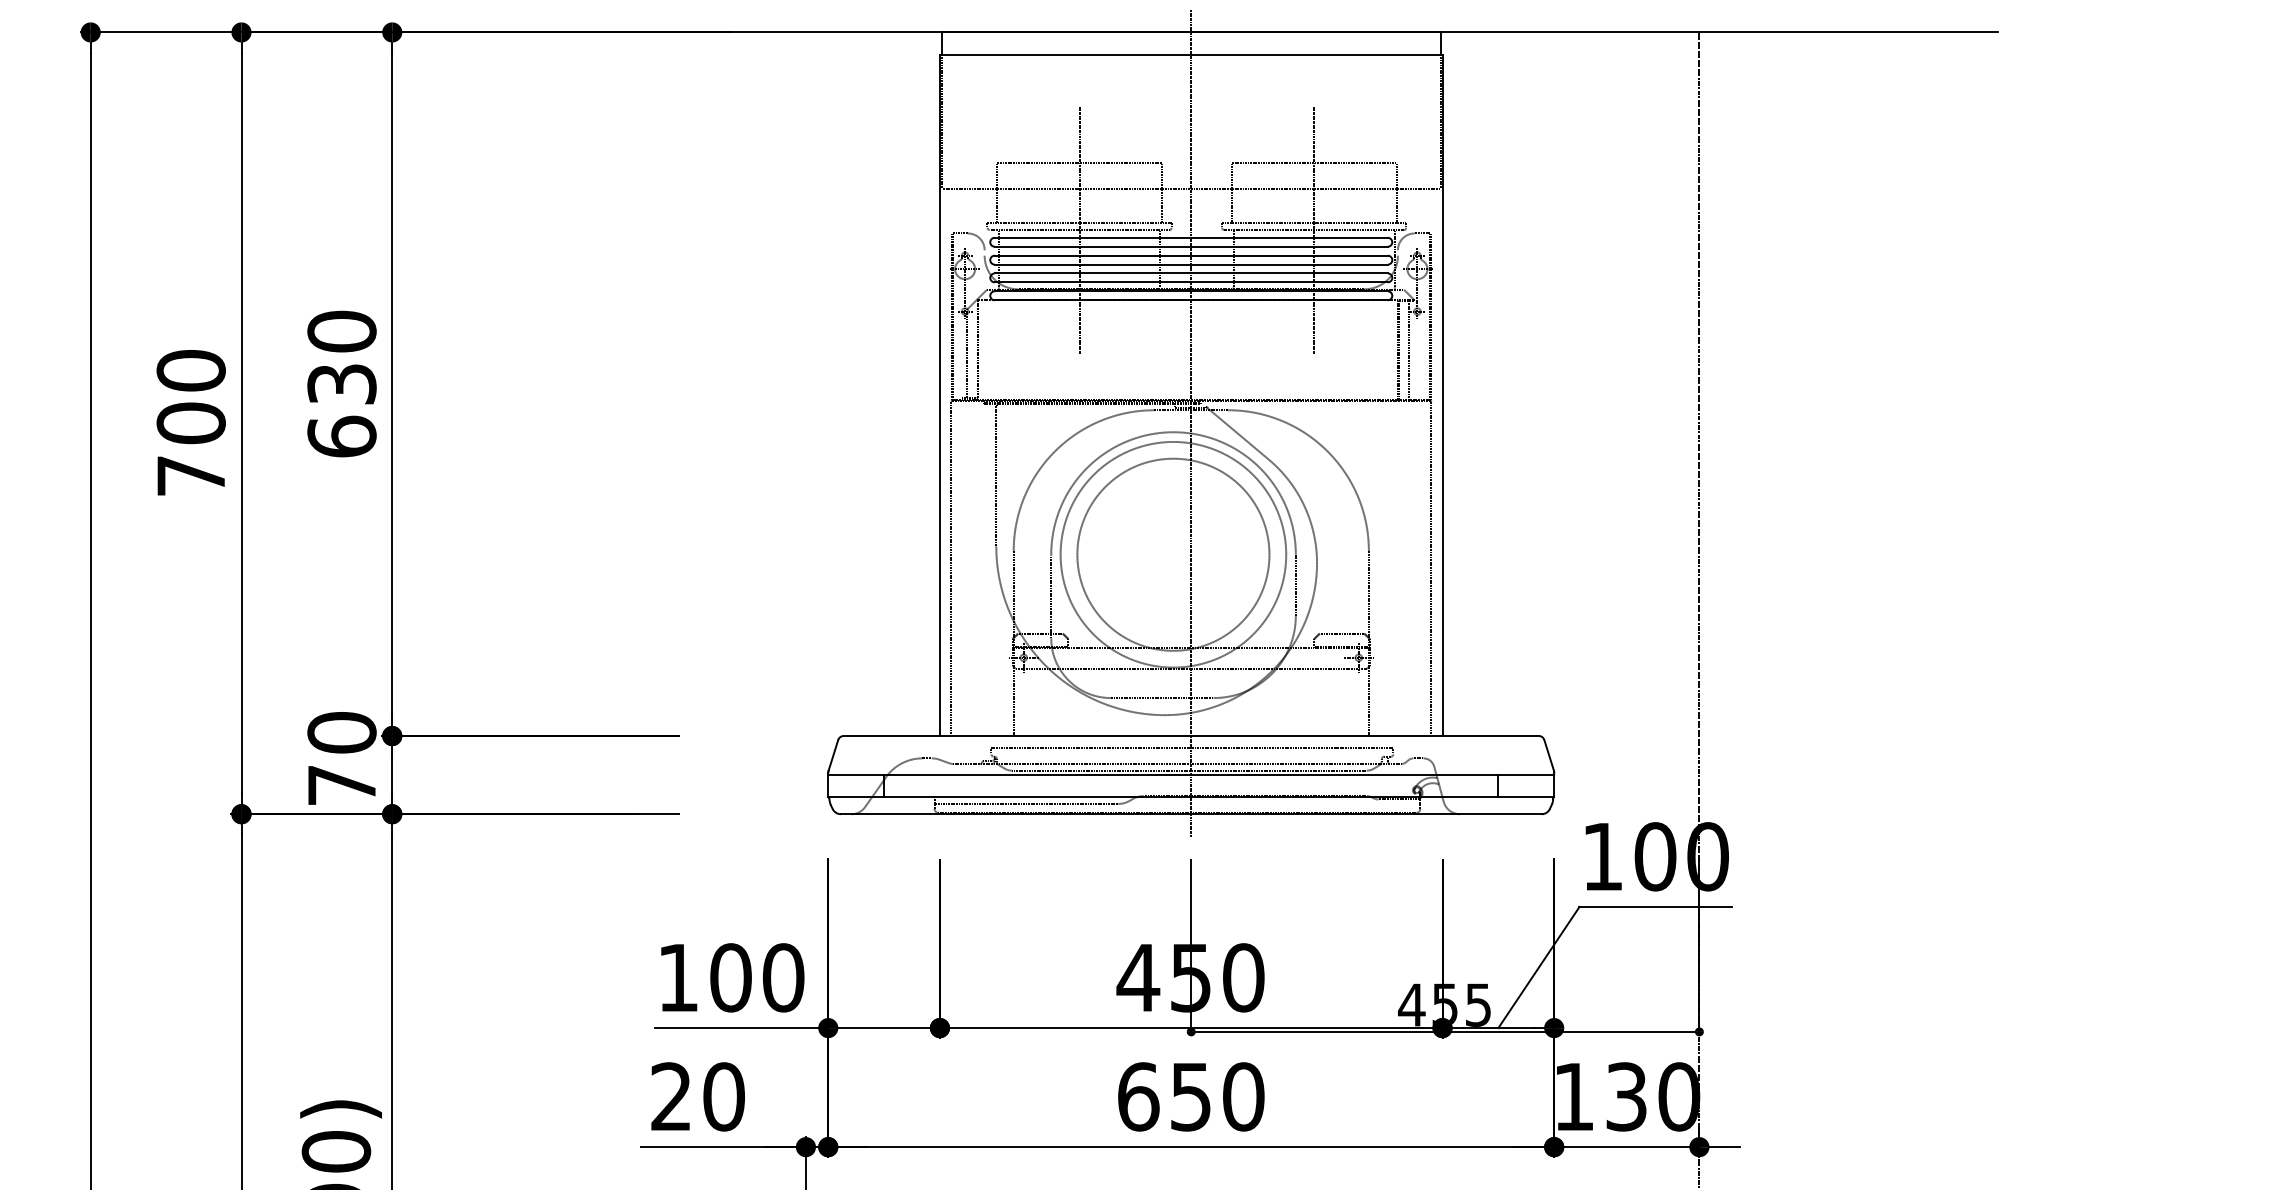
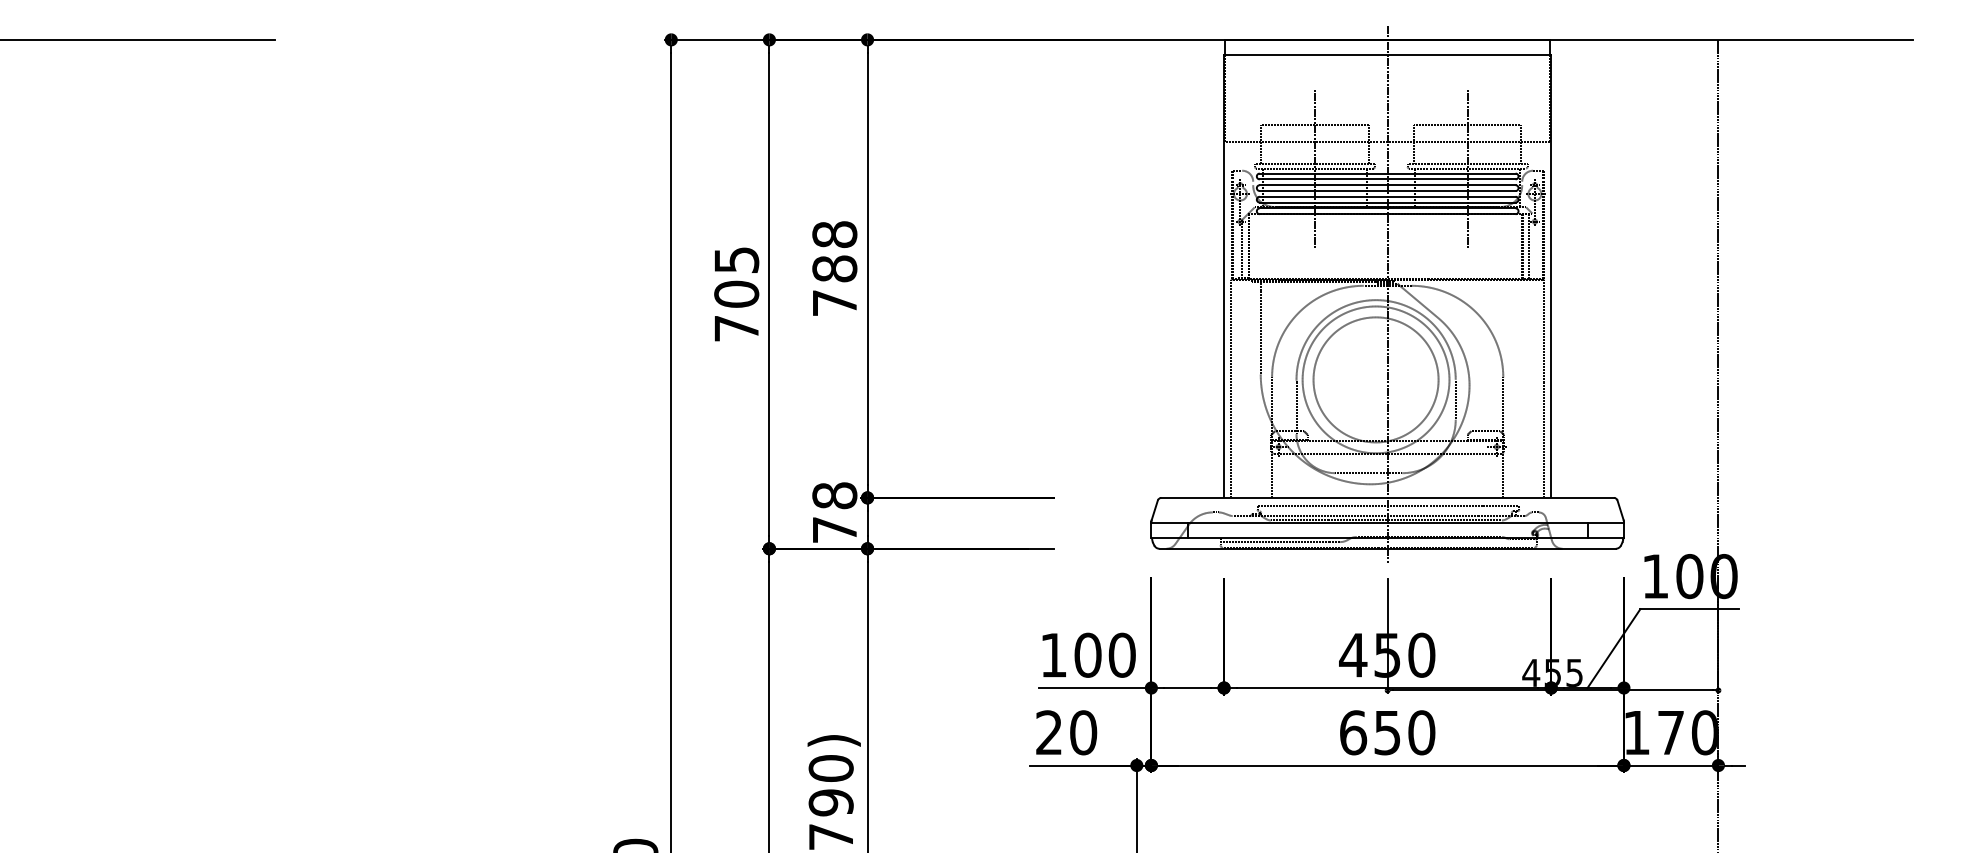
text: (190, 369) -> (736, 259), 700 -> 705
text: (341, 383) -> (834, 268), 630 -> 788
text: (341, 732) -> (834, 495), 70 -> 78
text: (1625, 1096) -> (1670, 732), 130 -> 170

